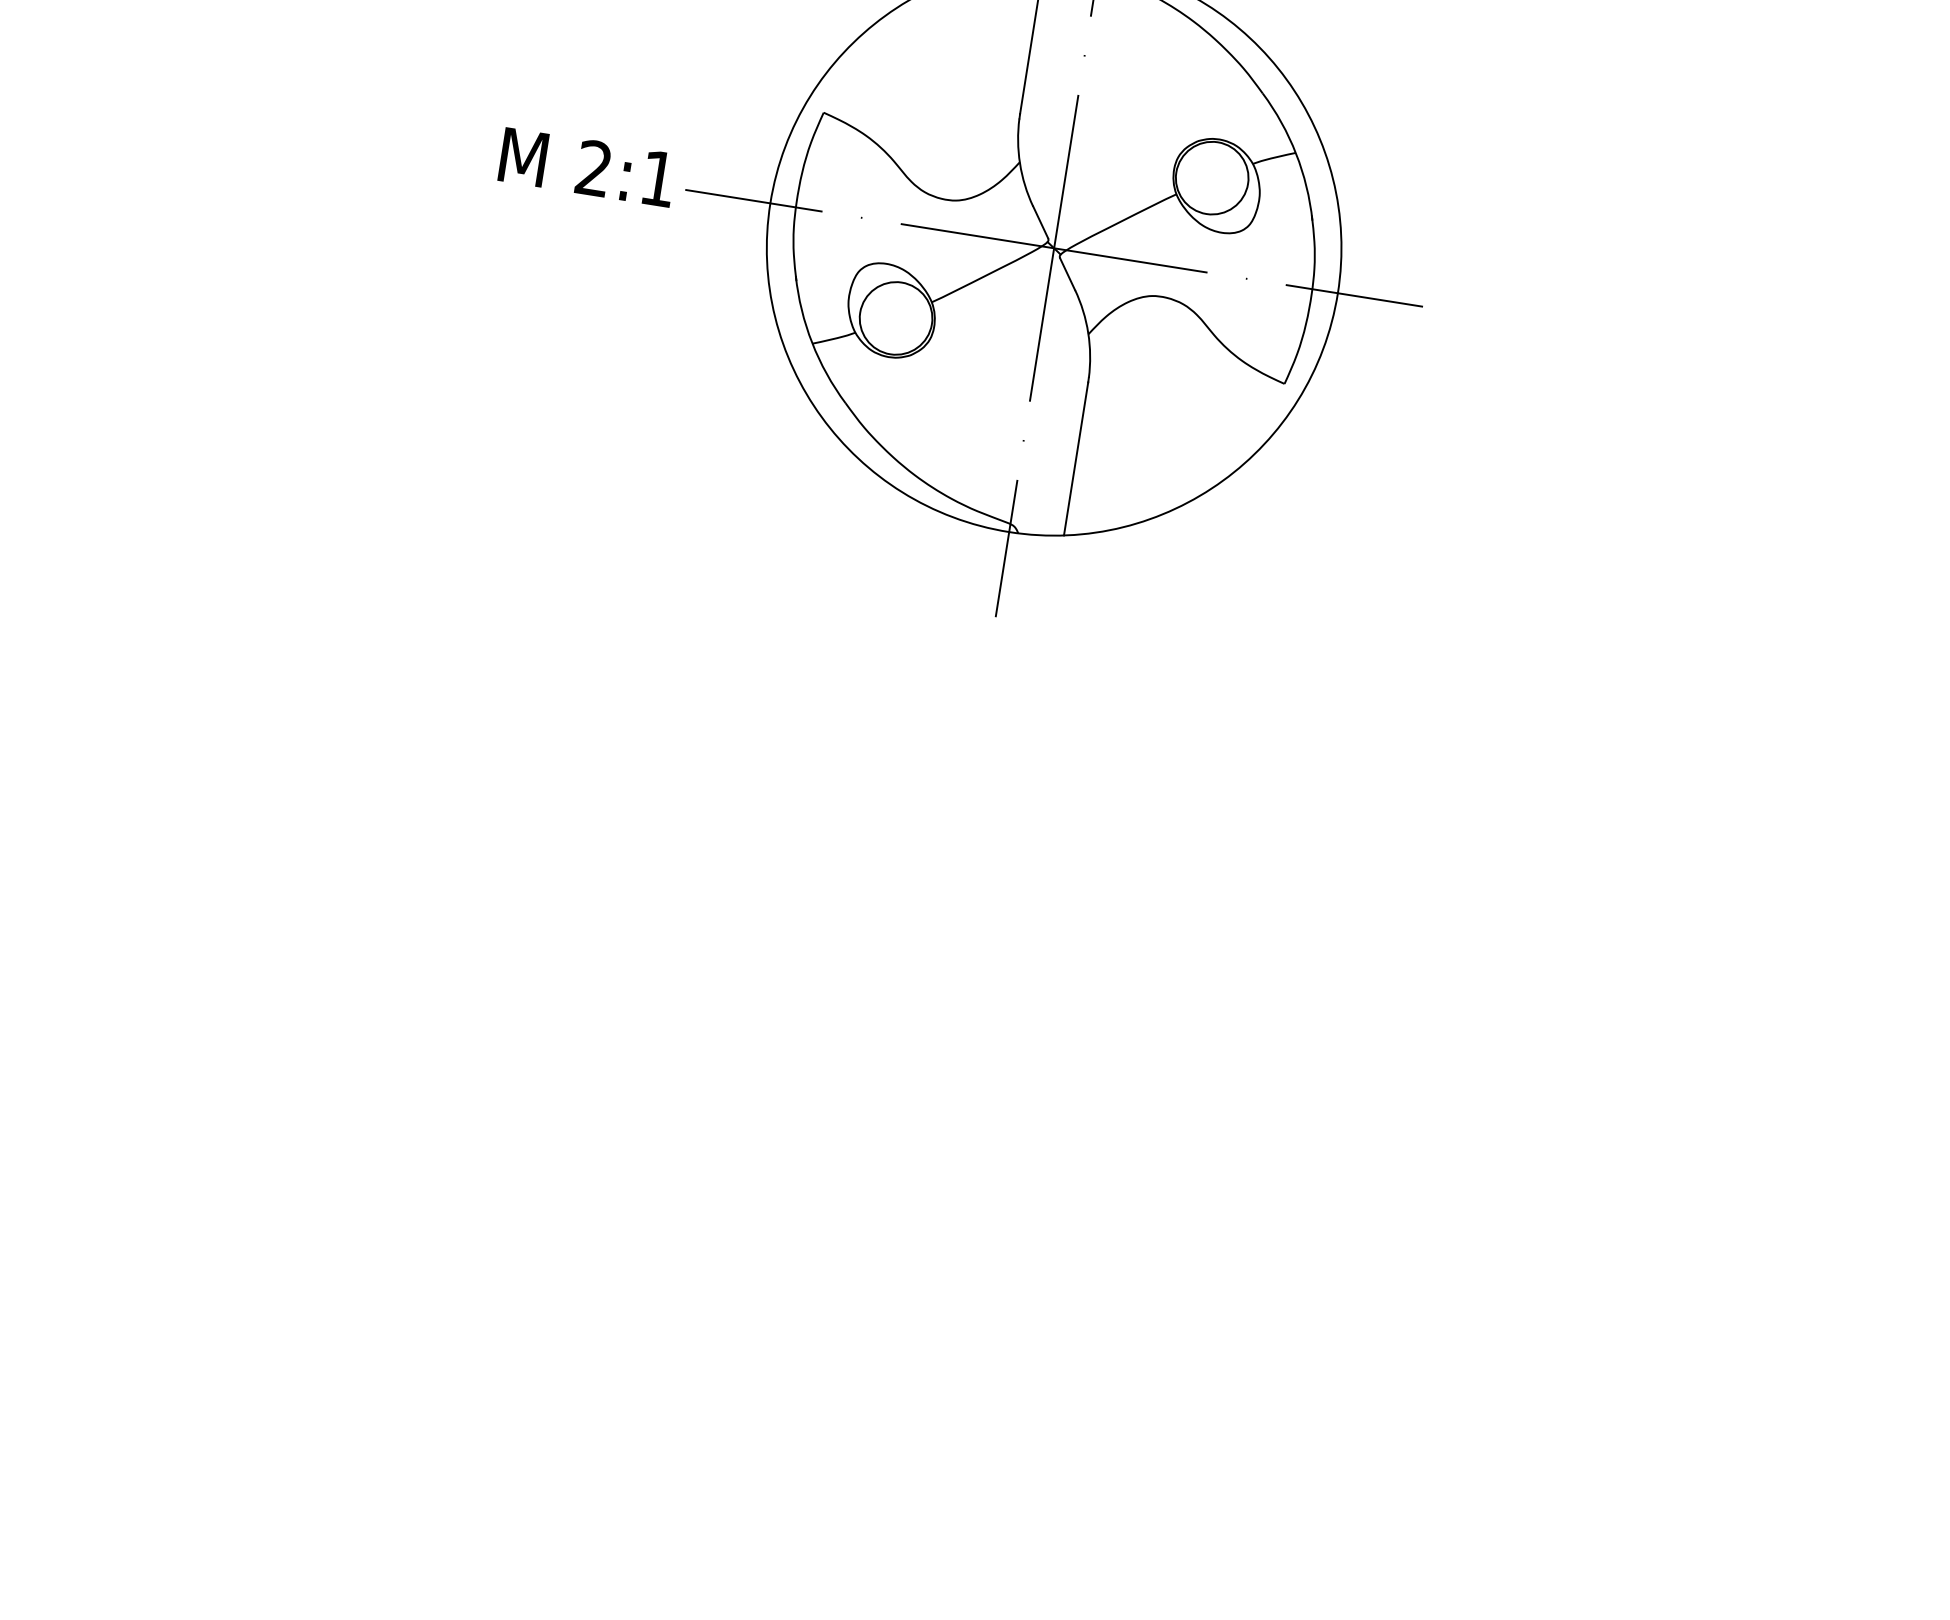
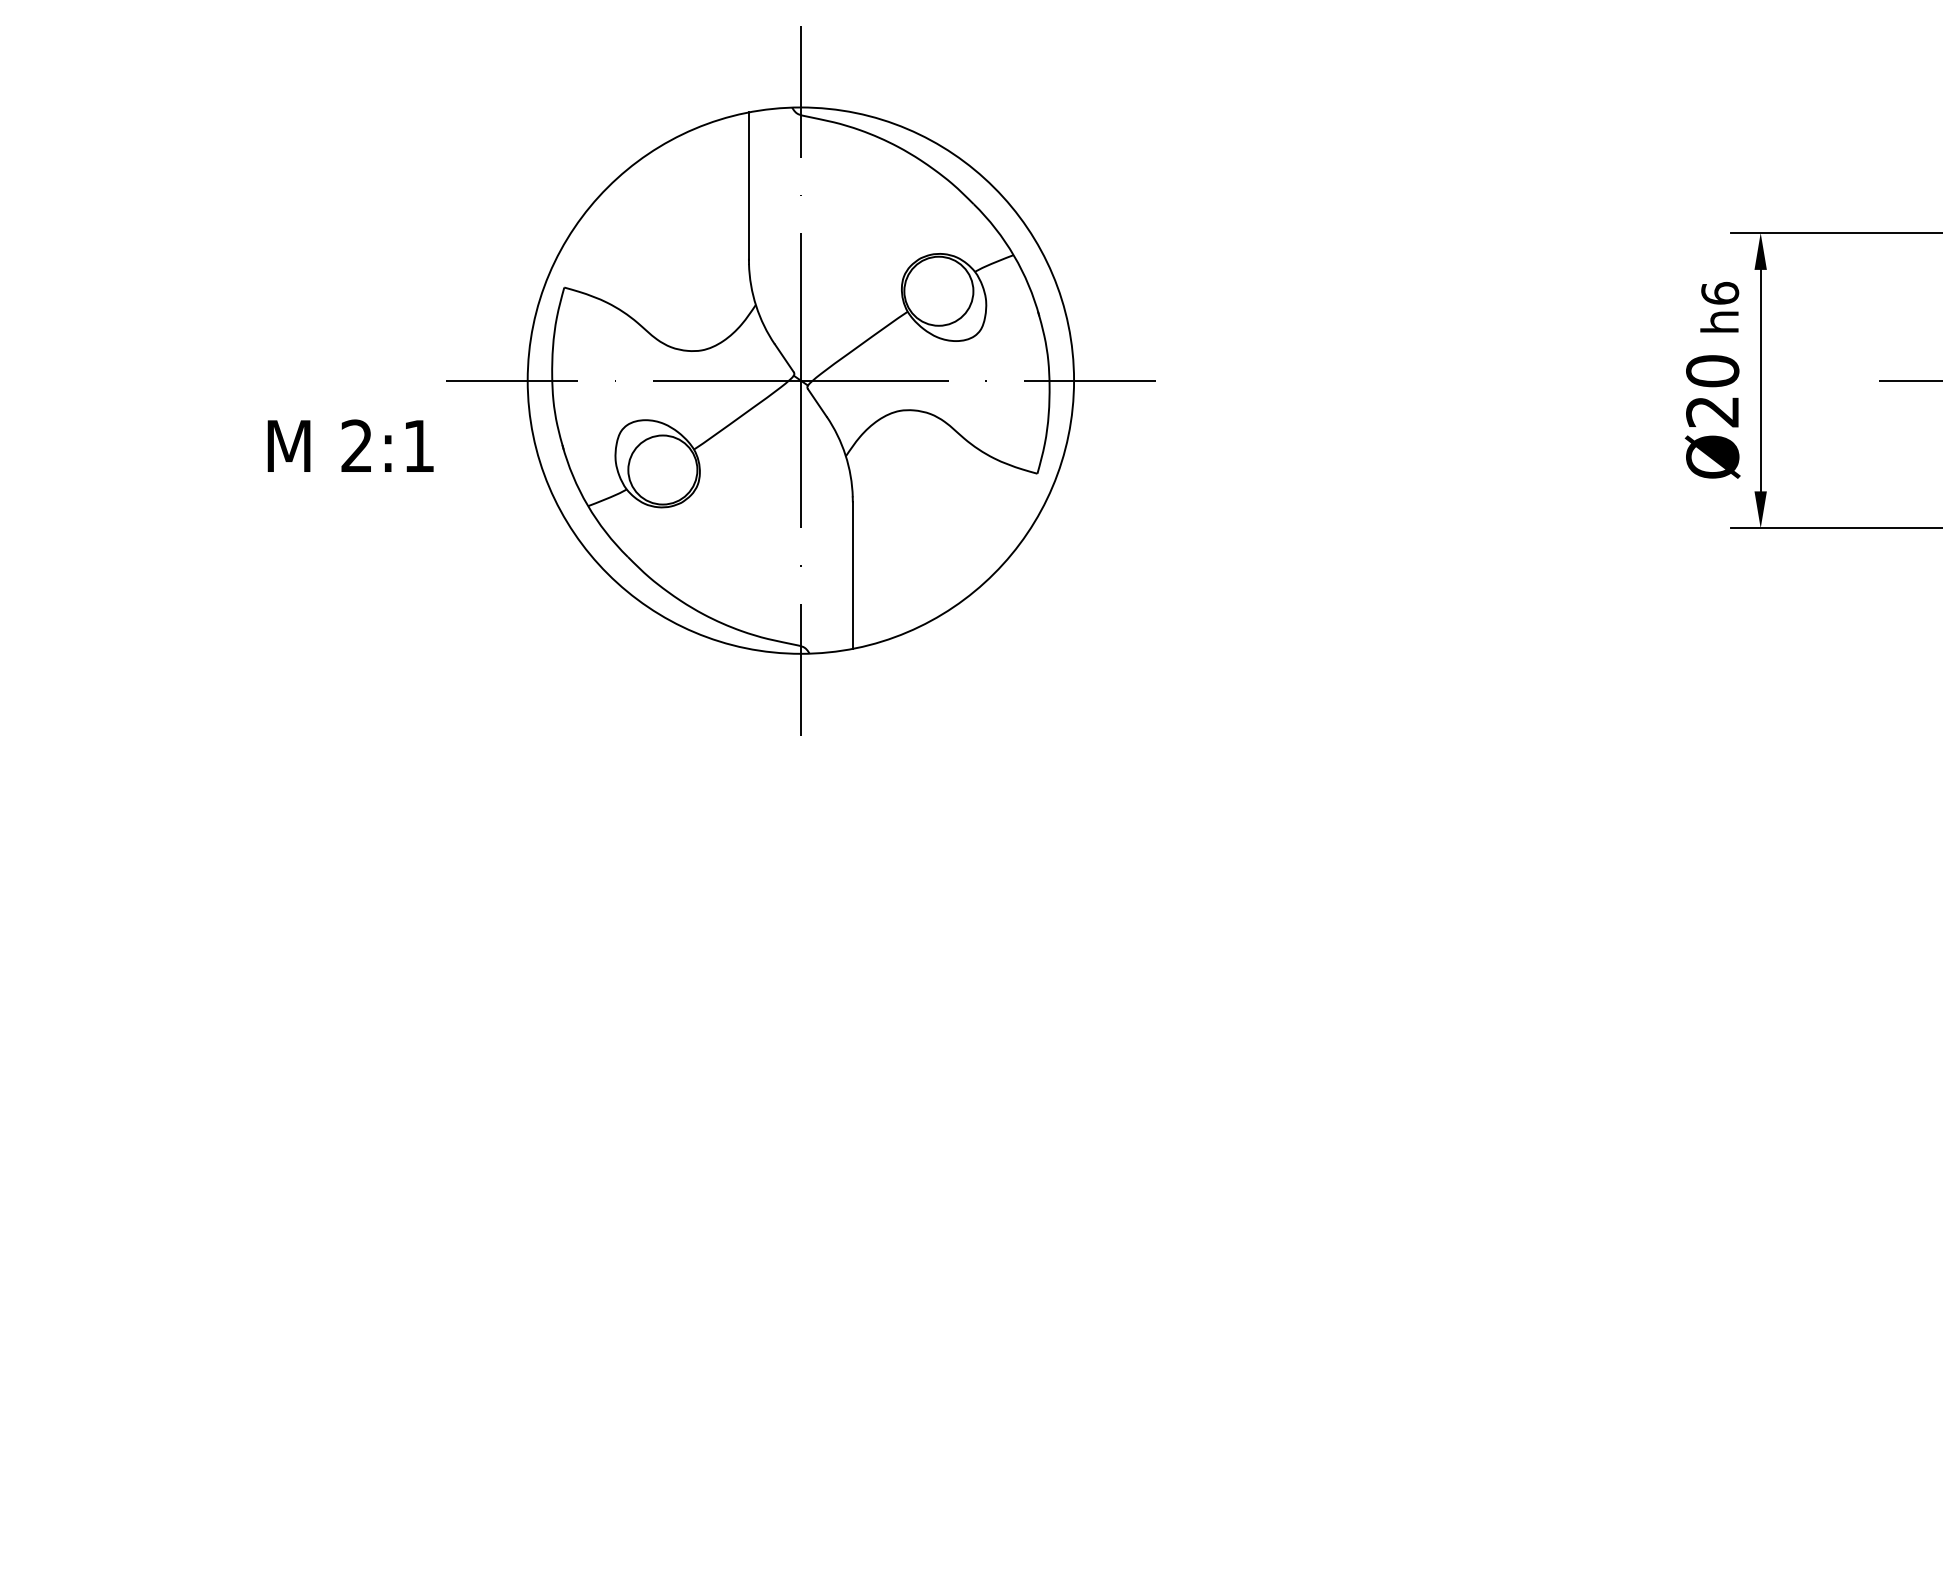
text: (587, 166) -> (350, 445), moved

